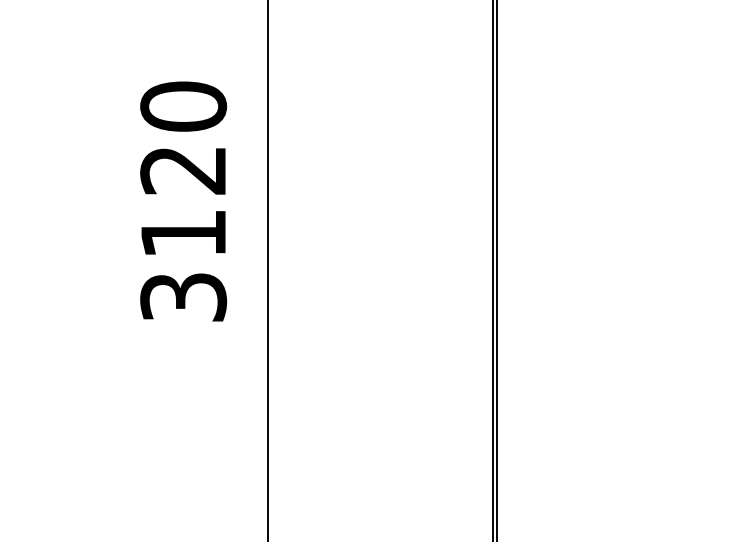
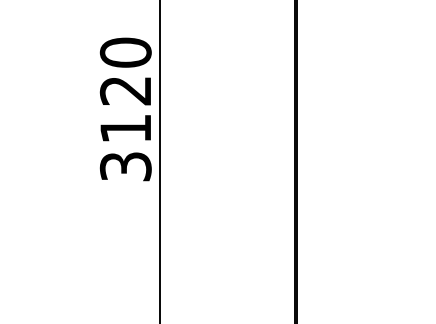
text: (183, 201) -> (125, 109), moved

